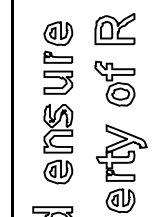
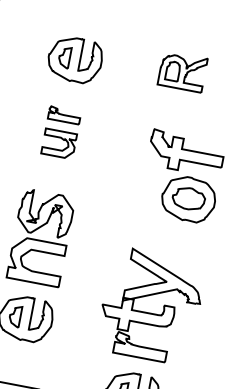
part: (114, 29) -> (181, 72), size x0.6
part: (58, 72) -> (61, 132), size x0.6
part: (114, 83) -> (181, 176), moved

